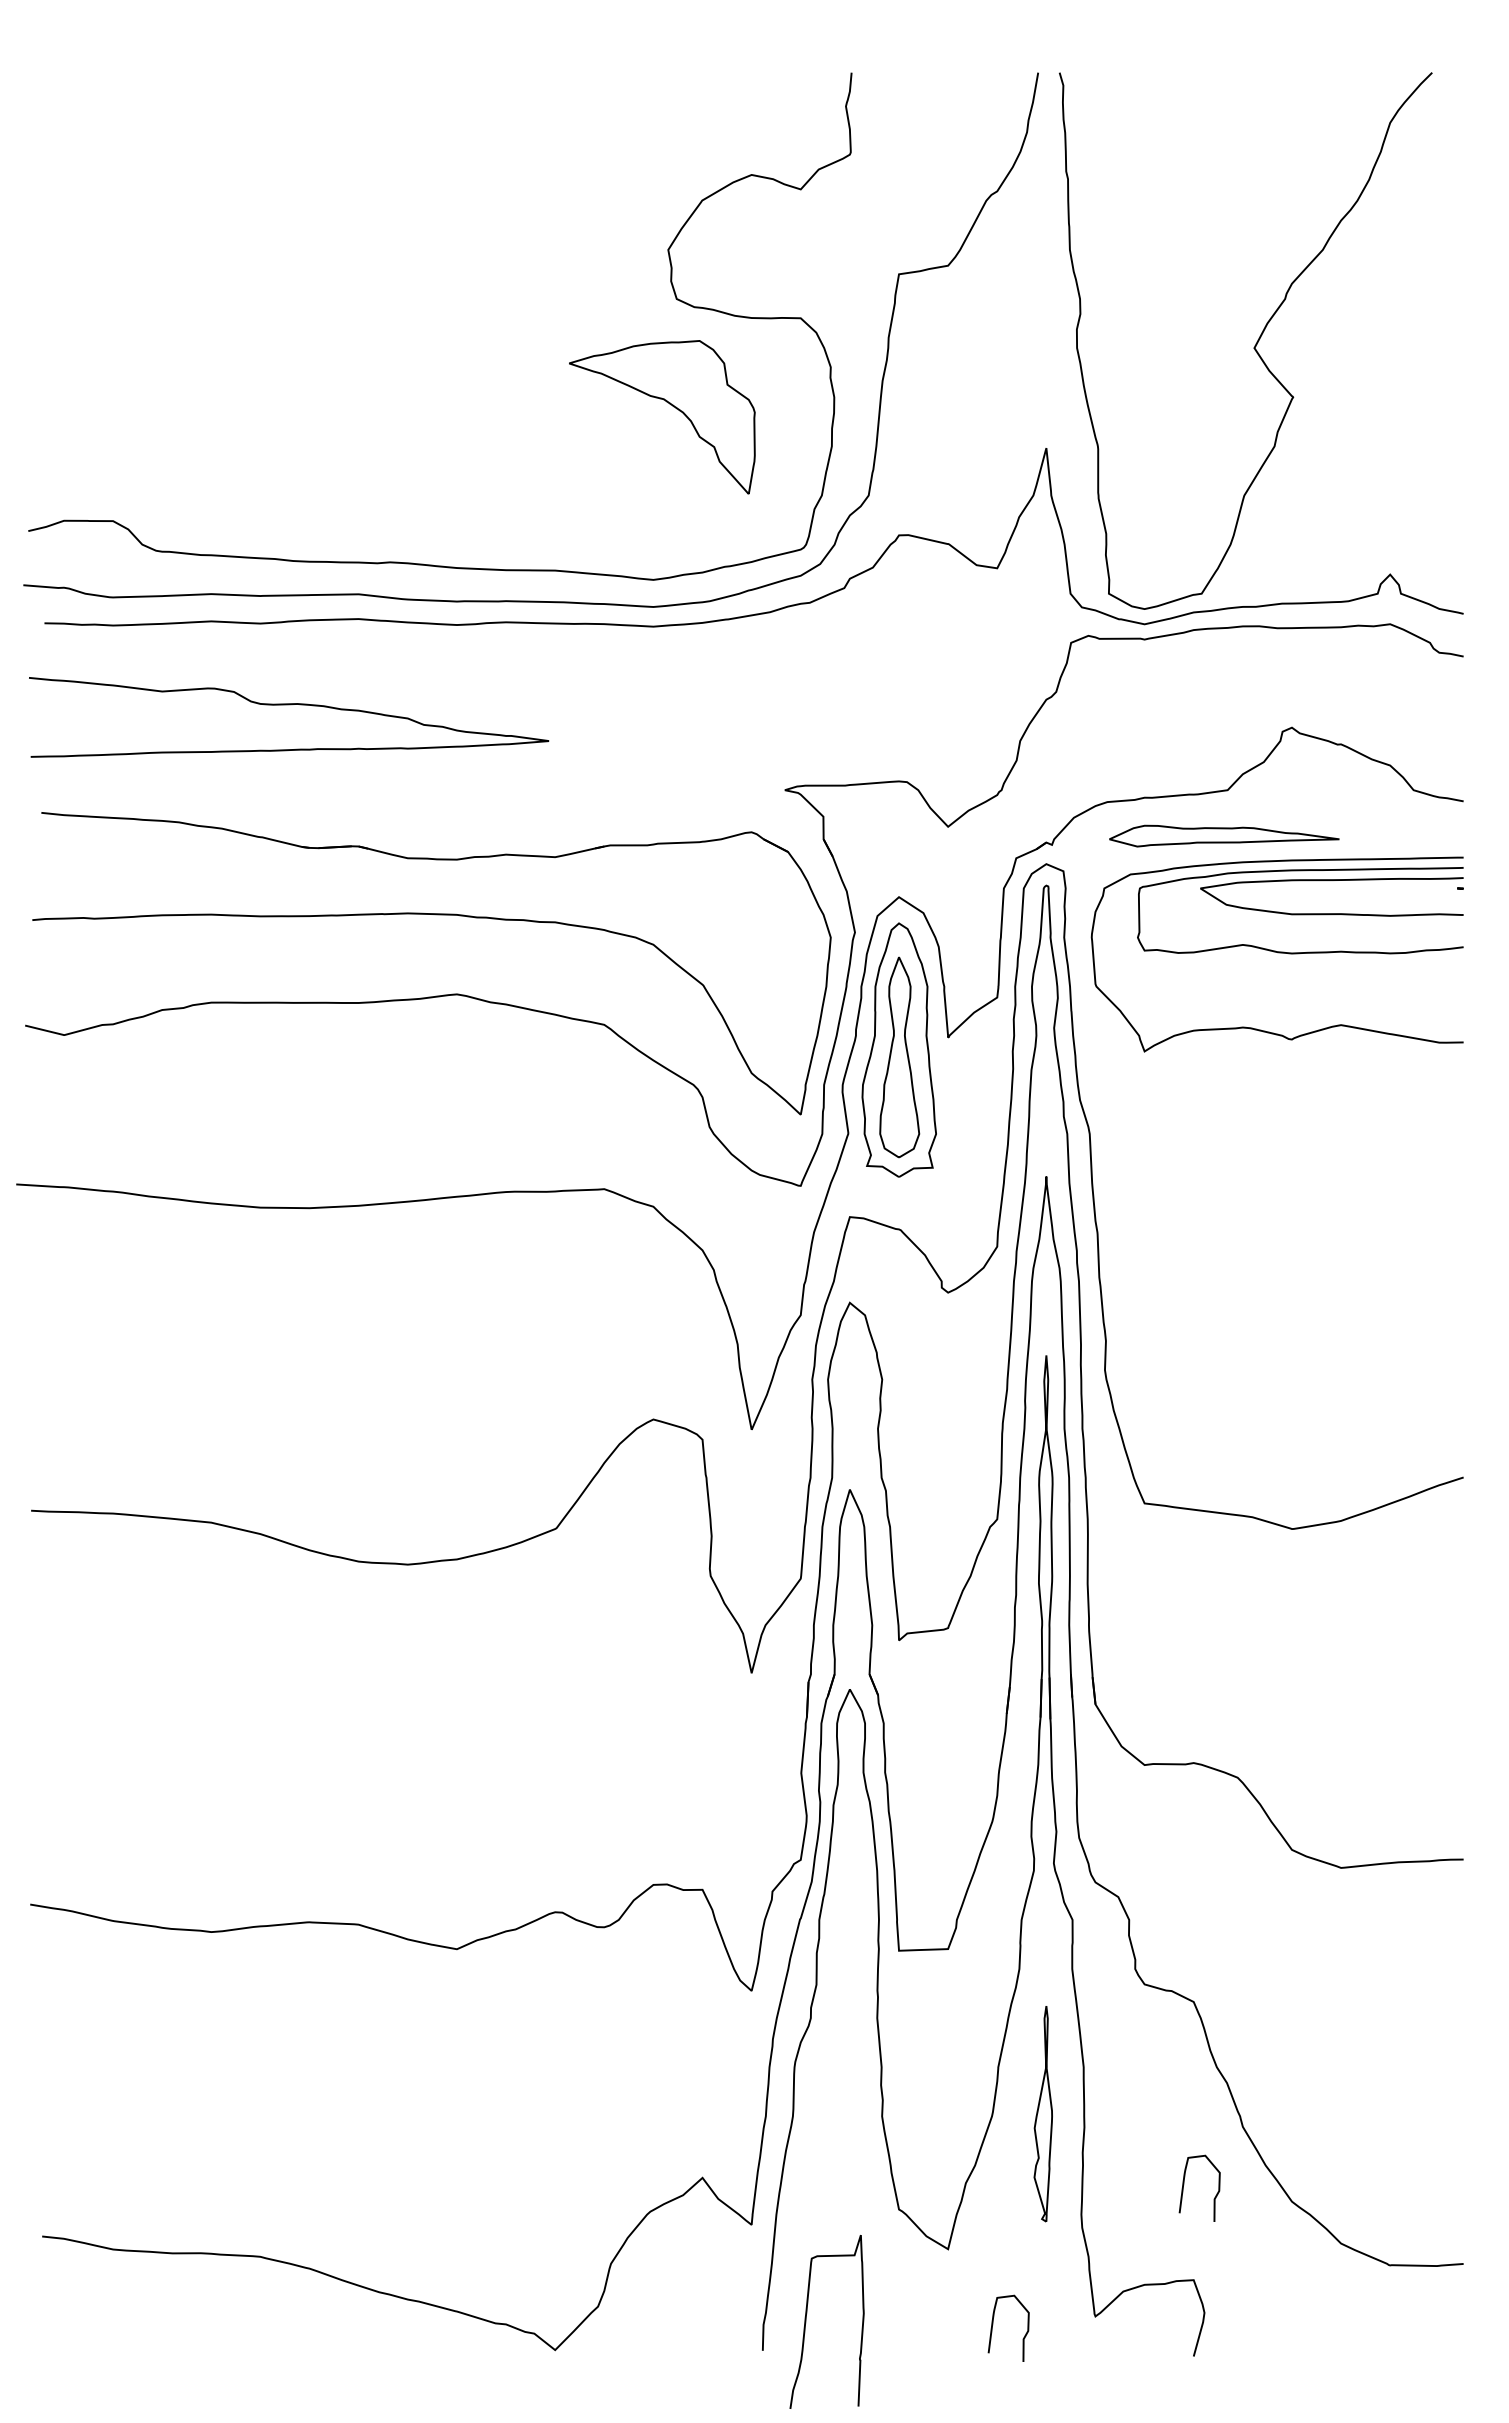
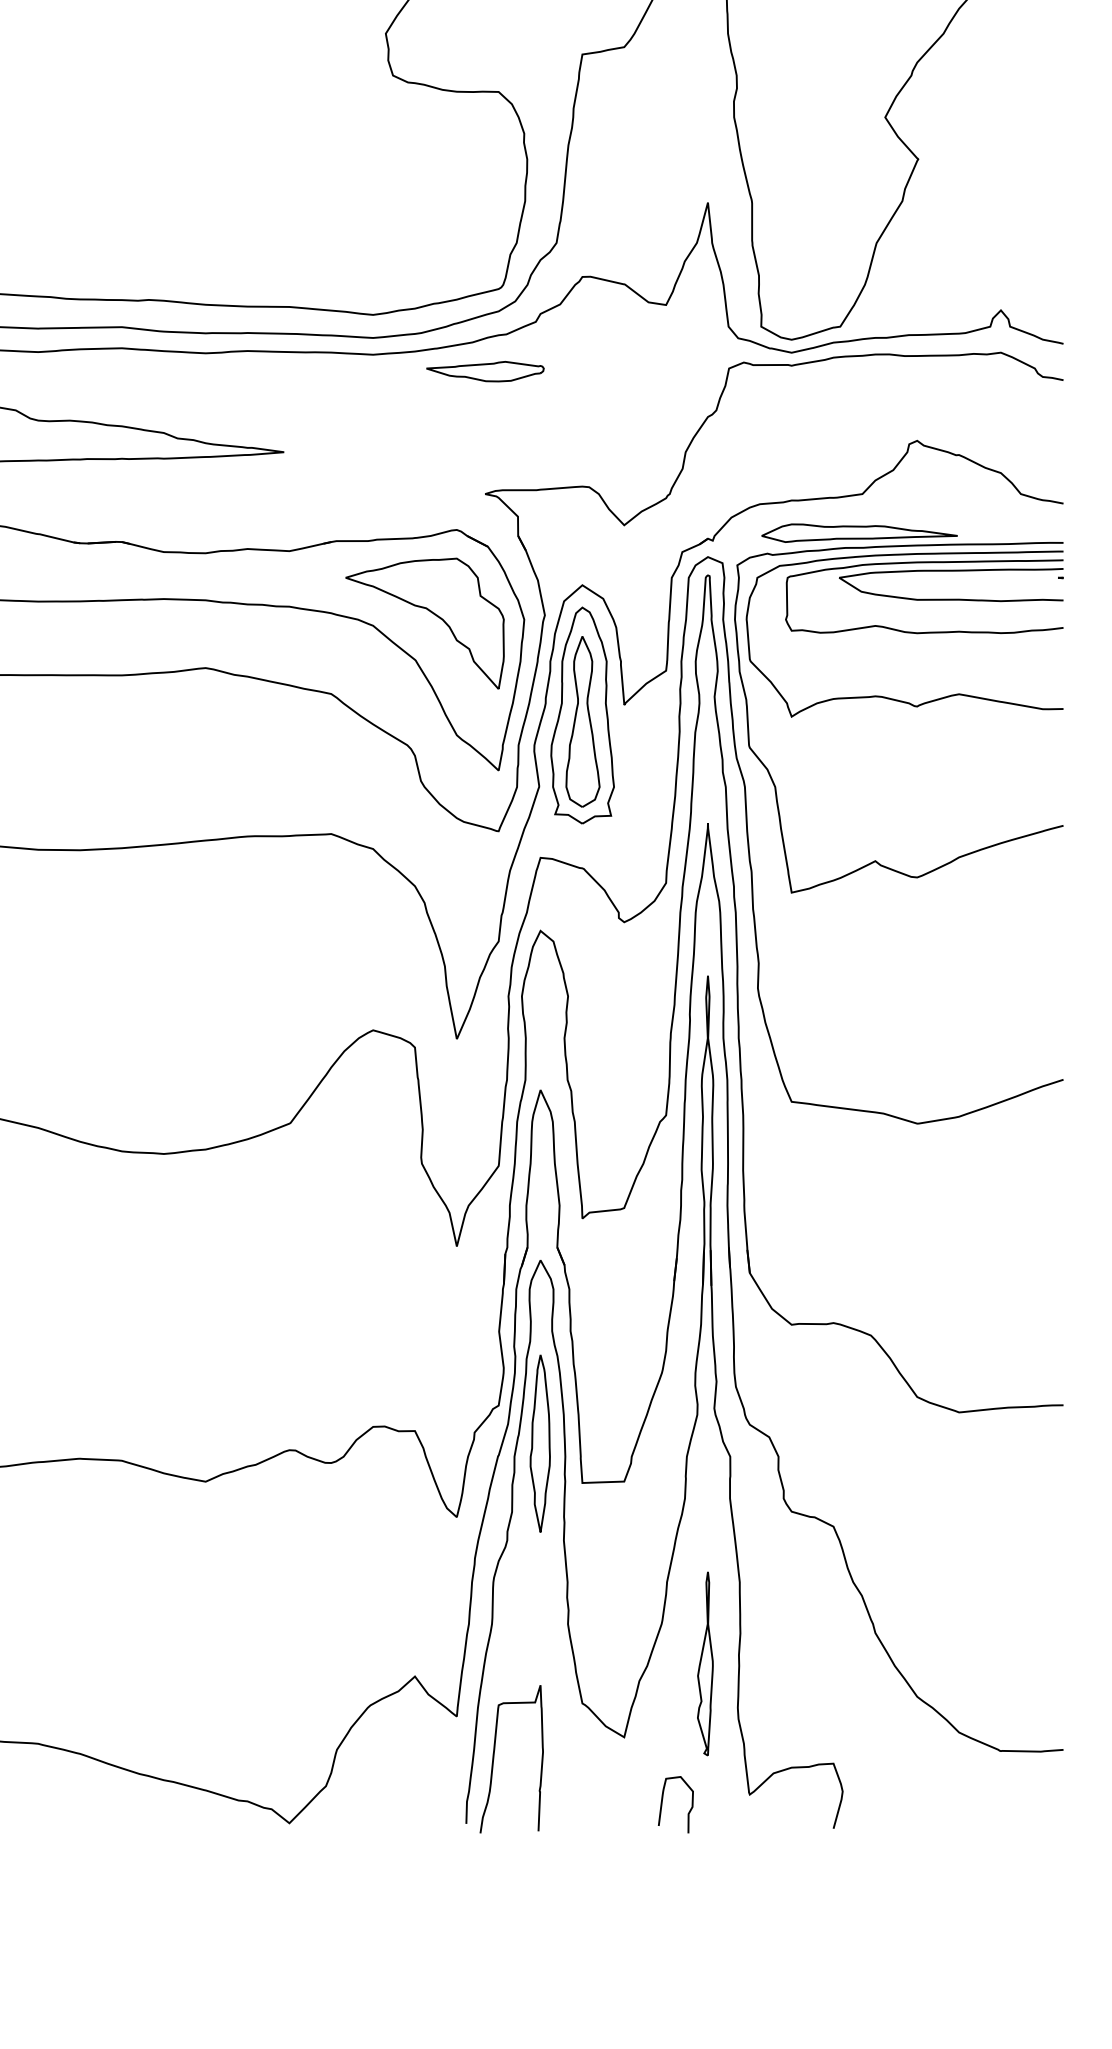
part: (669, 404) -> (431, 612), moved
part: (784, 646) -> (484, 371), added
curve: (1122, 1124) -> (772, 778), added
part: (849, 1904) -> (540, 1443), added
part: (1042, 2114) -> (704, 1664), moved
curve: (1184, 2184) -> (825, 1682), removed
curve: (806, 2321) -> (494, 1758), moved

